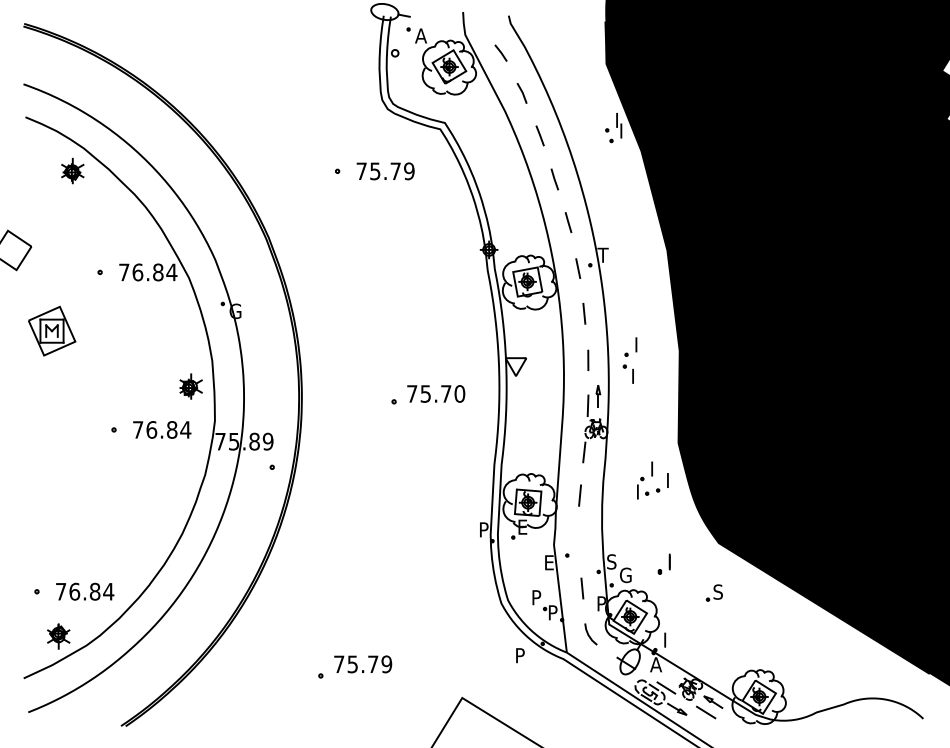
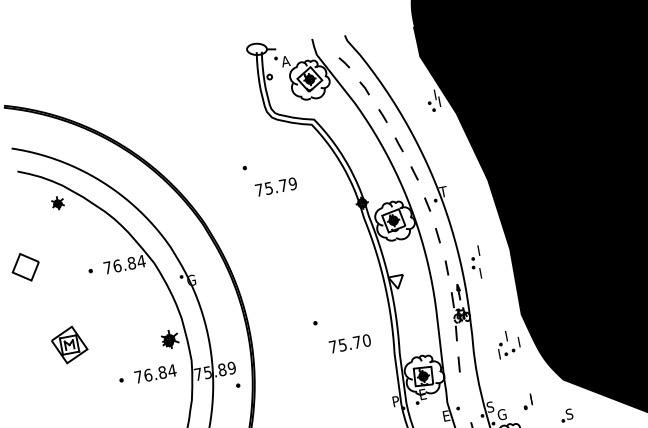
part: (72, 171) -> (57, 203), size x0.7
text: (385, 171) -> (276, 187), moved
part: (52, 330) -> (69, 344), moved
text: (436, 393) -> (350, 343), moved

